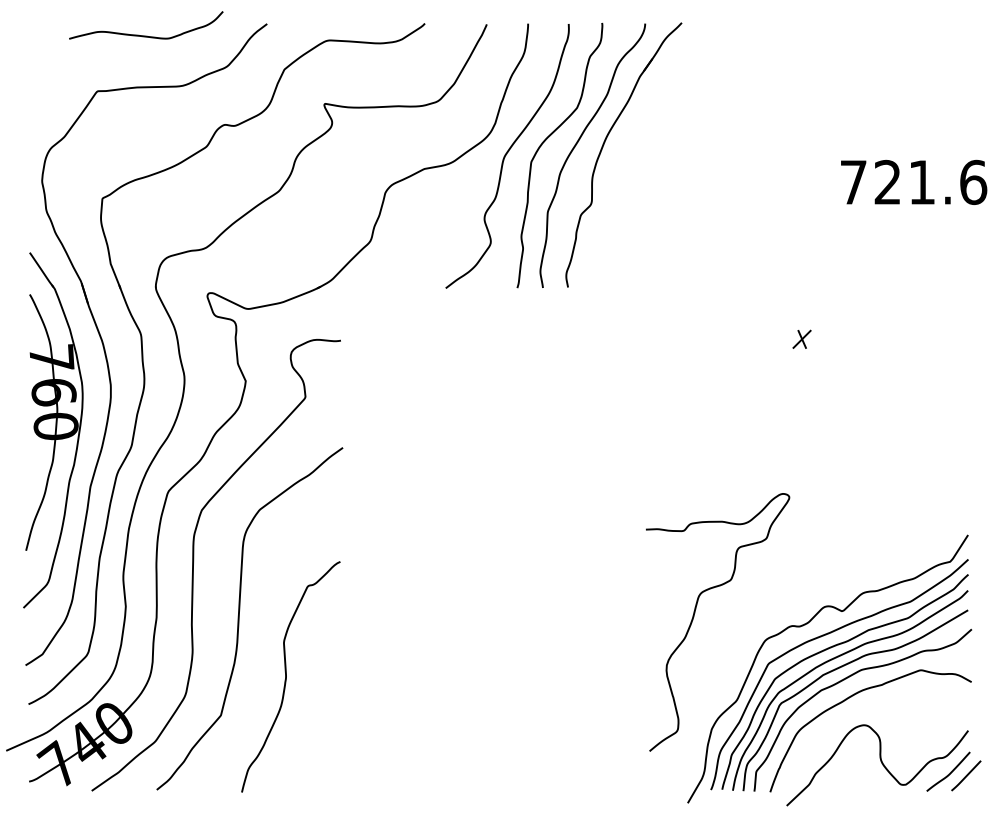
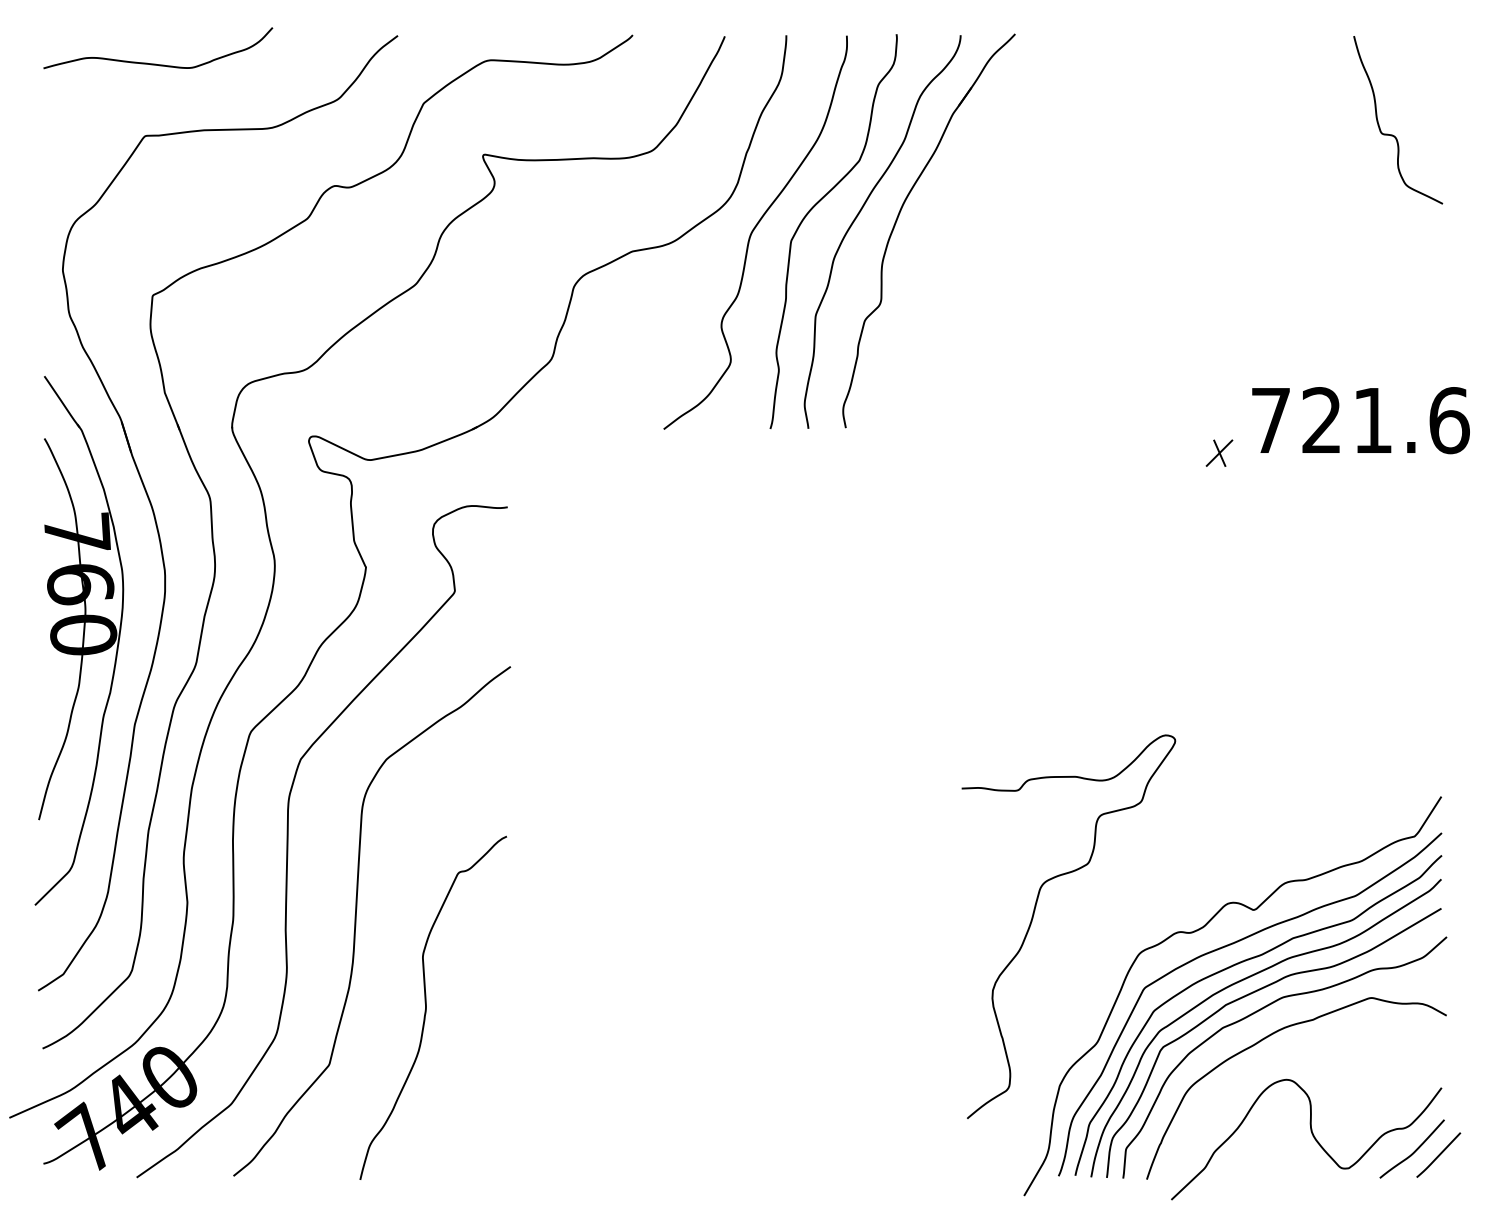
curve: (146, 35) -> (158, 63), moved
curve: (934, 89) -> (1391, 133), added
text: (914, 181) -> (1361, 419), moved
part: (801, 338) -> (1218, 451), moved

